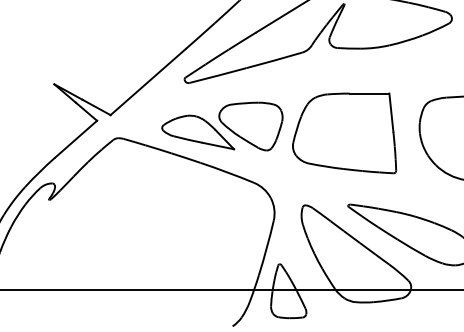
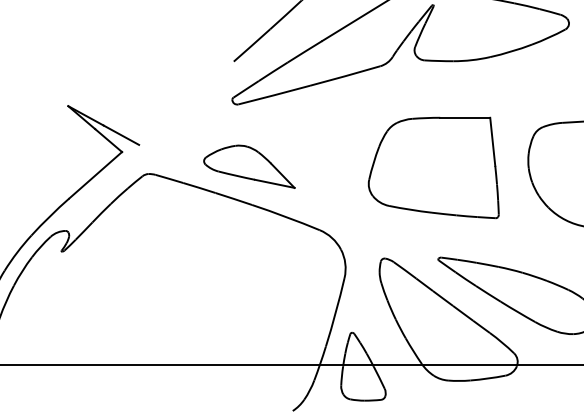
line: (147, 82) -> (185, 103), removed
part: (250, 126) -> (315, 159), removed

